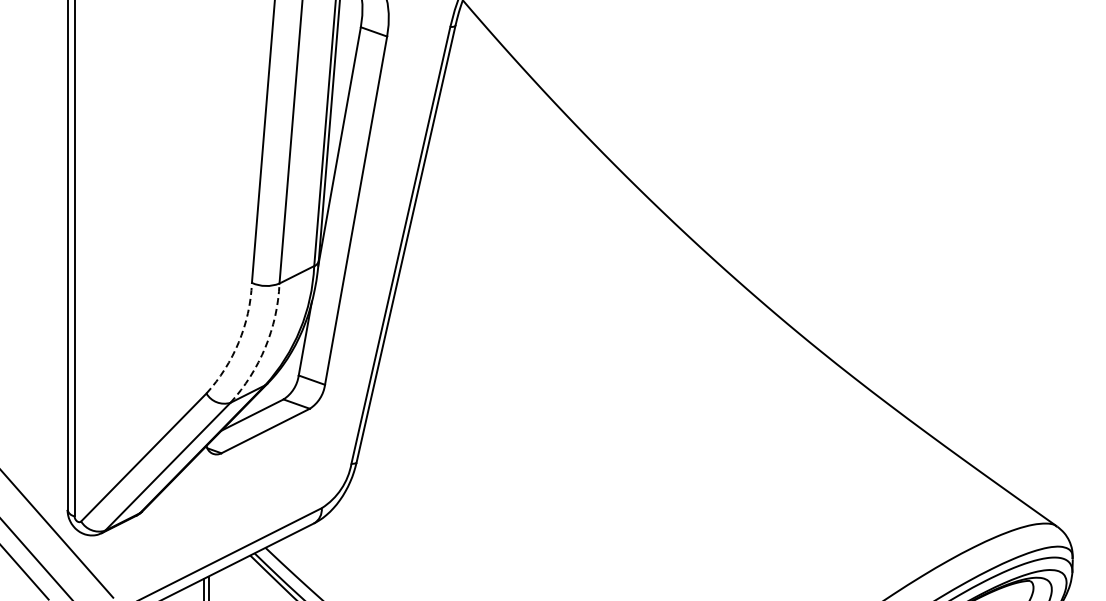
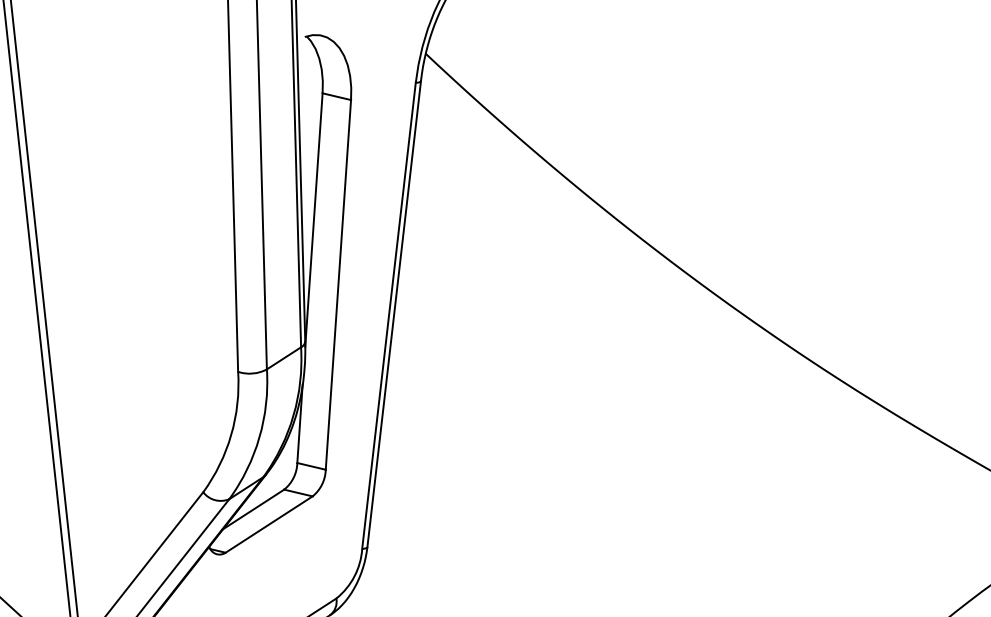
arc: (238, 342) -> (230, 435), dashed -> solid
arc: (265, 347) -> (259, 437), dashed -> solid

